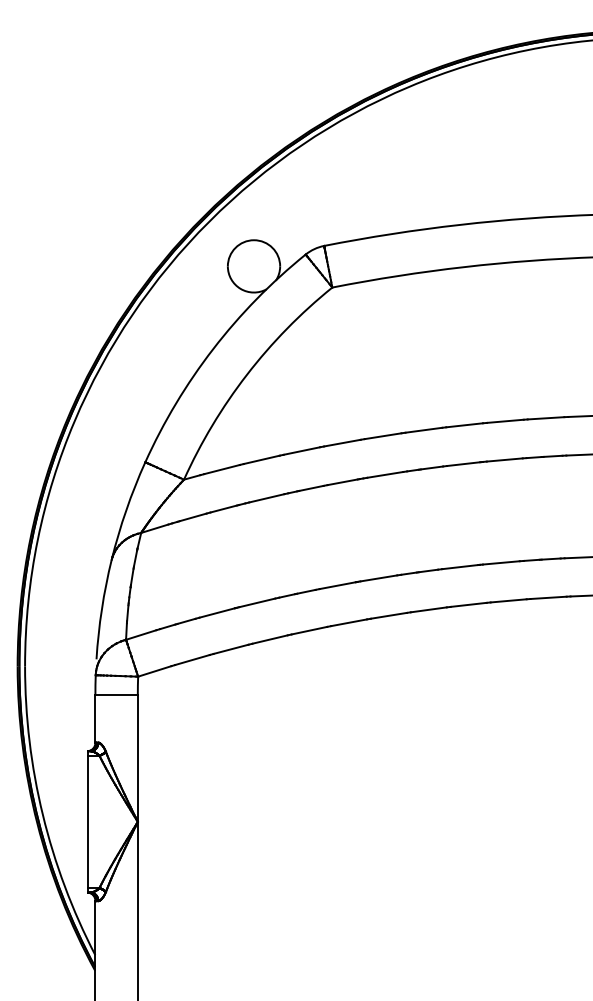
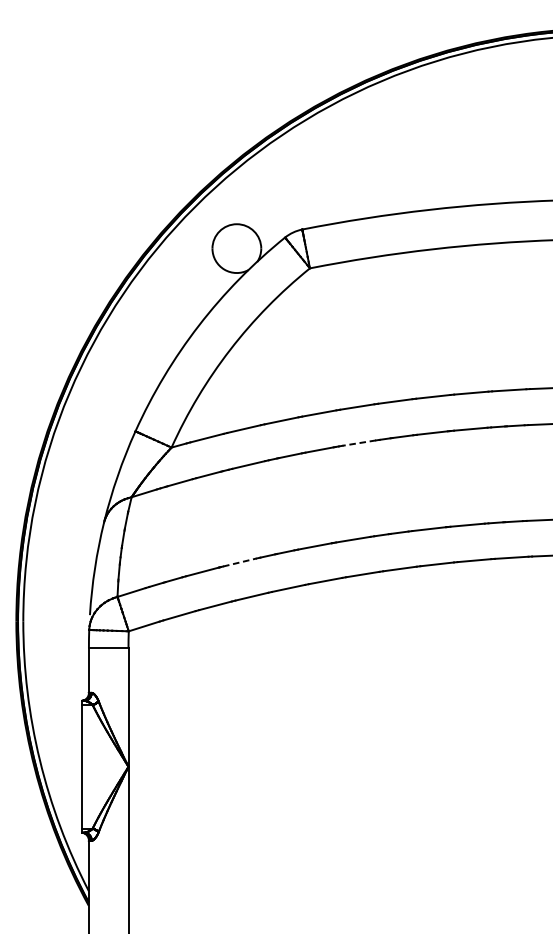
line: (384, 474) -> (358, 442), solid -> dashed
line: (257, 602) -> (240, 562), solid -> dashed

